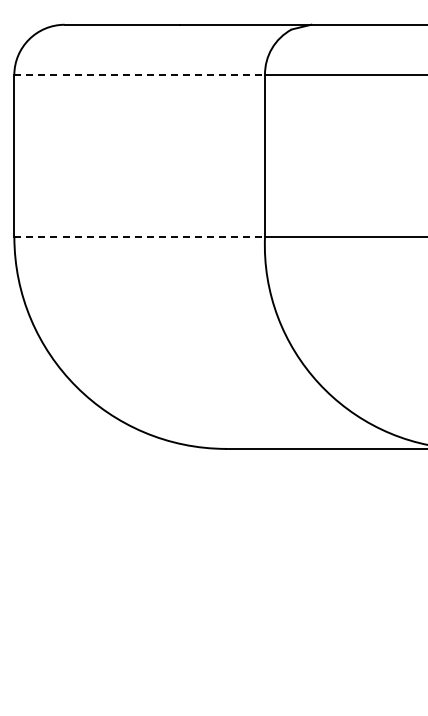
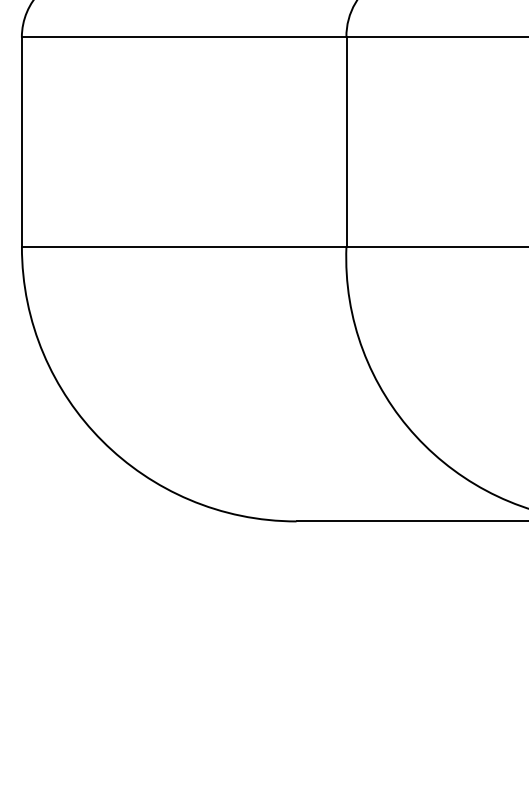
line: (140, 75) -> (185, 37), dashed -> solid
line: (140, 236) -> (185, 246), dashed -> solid

